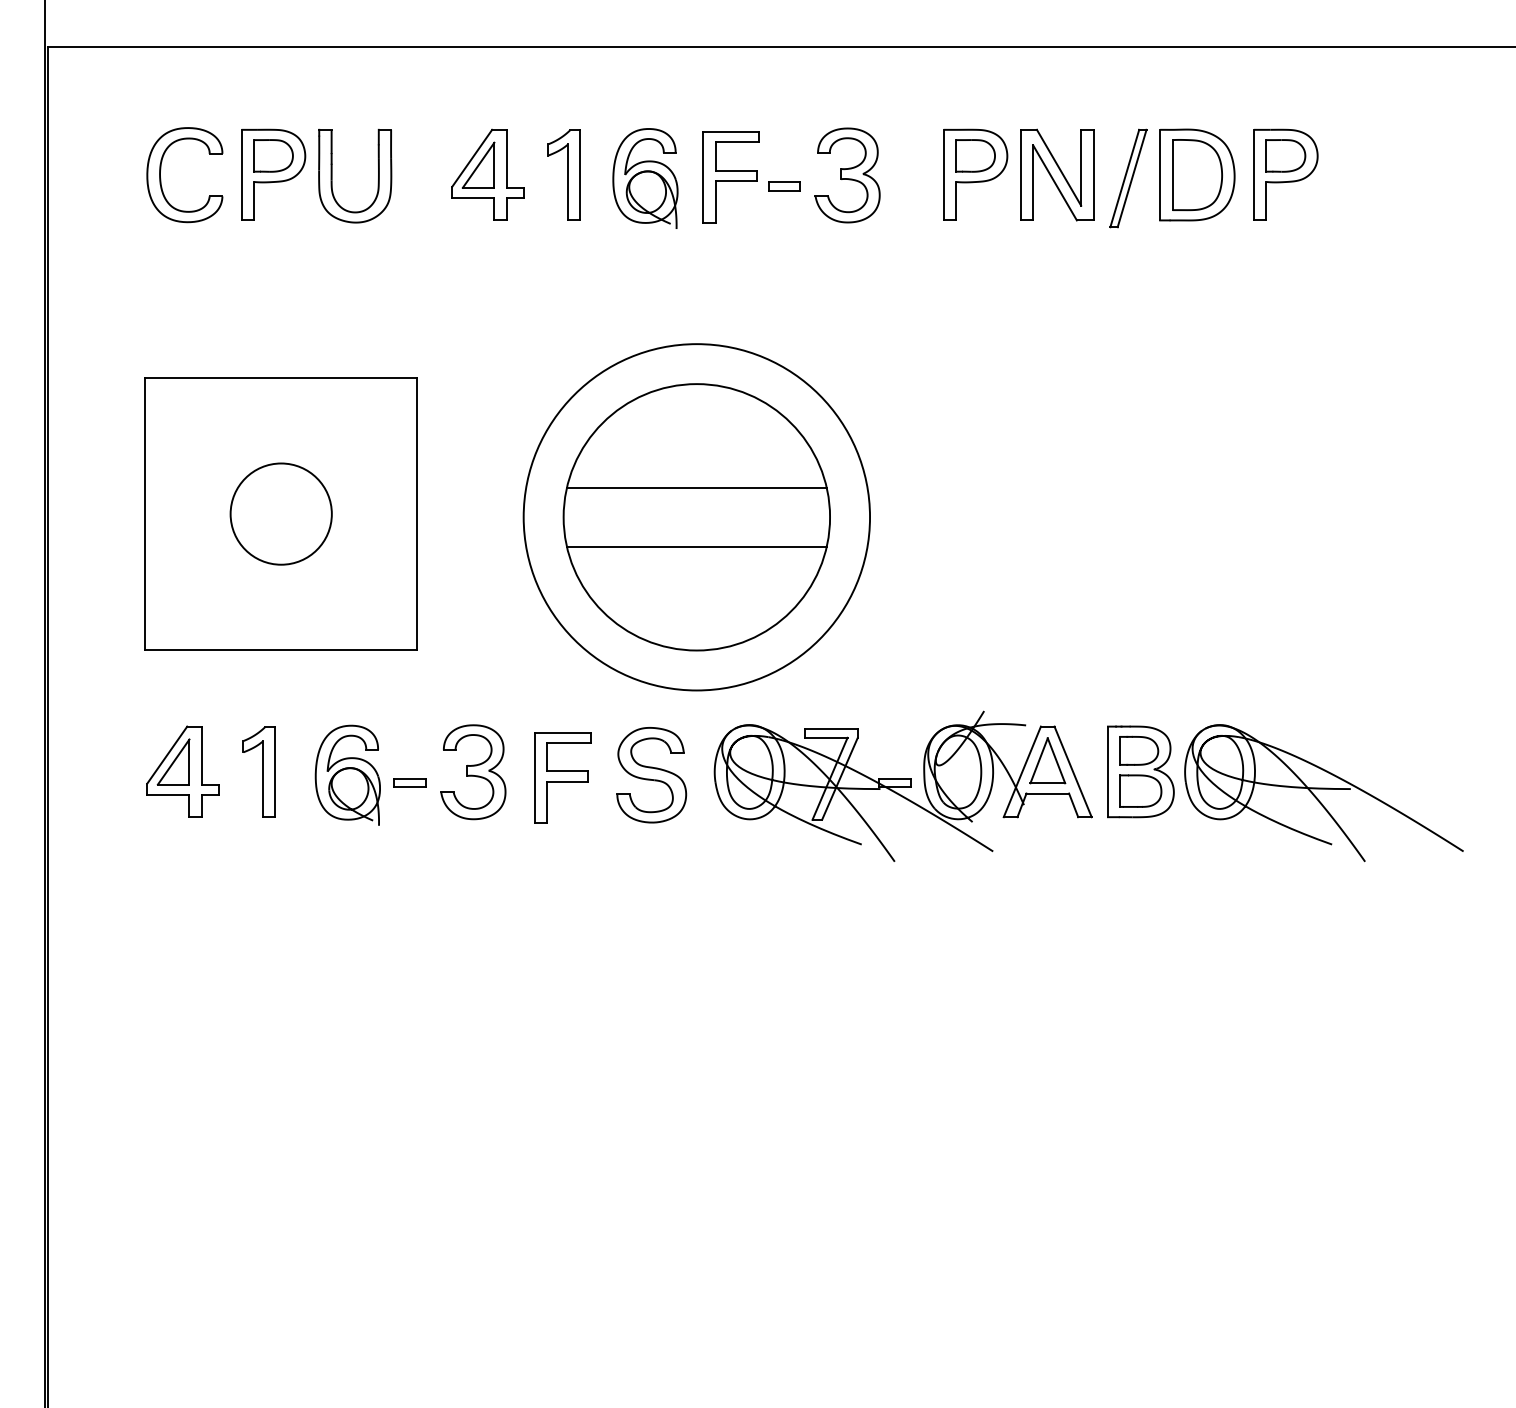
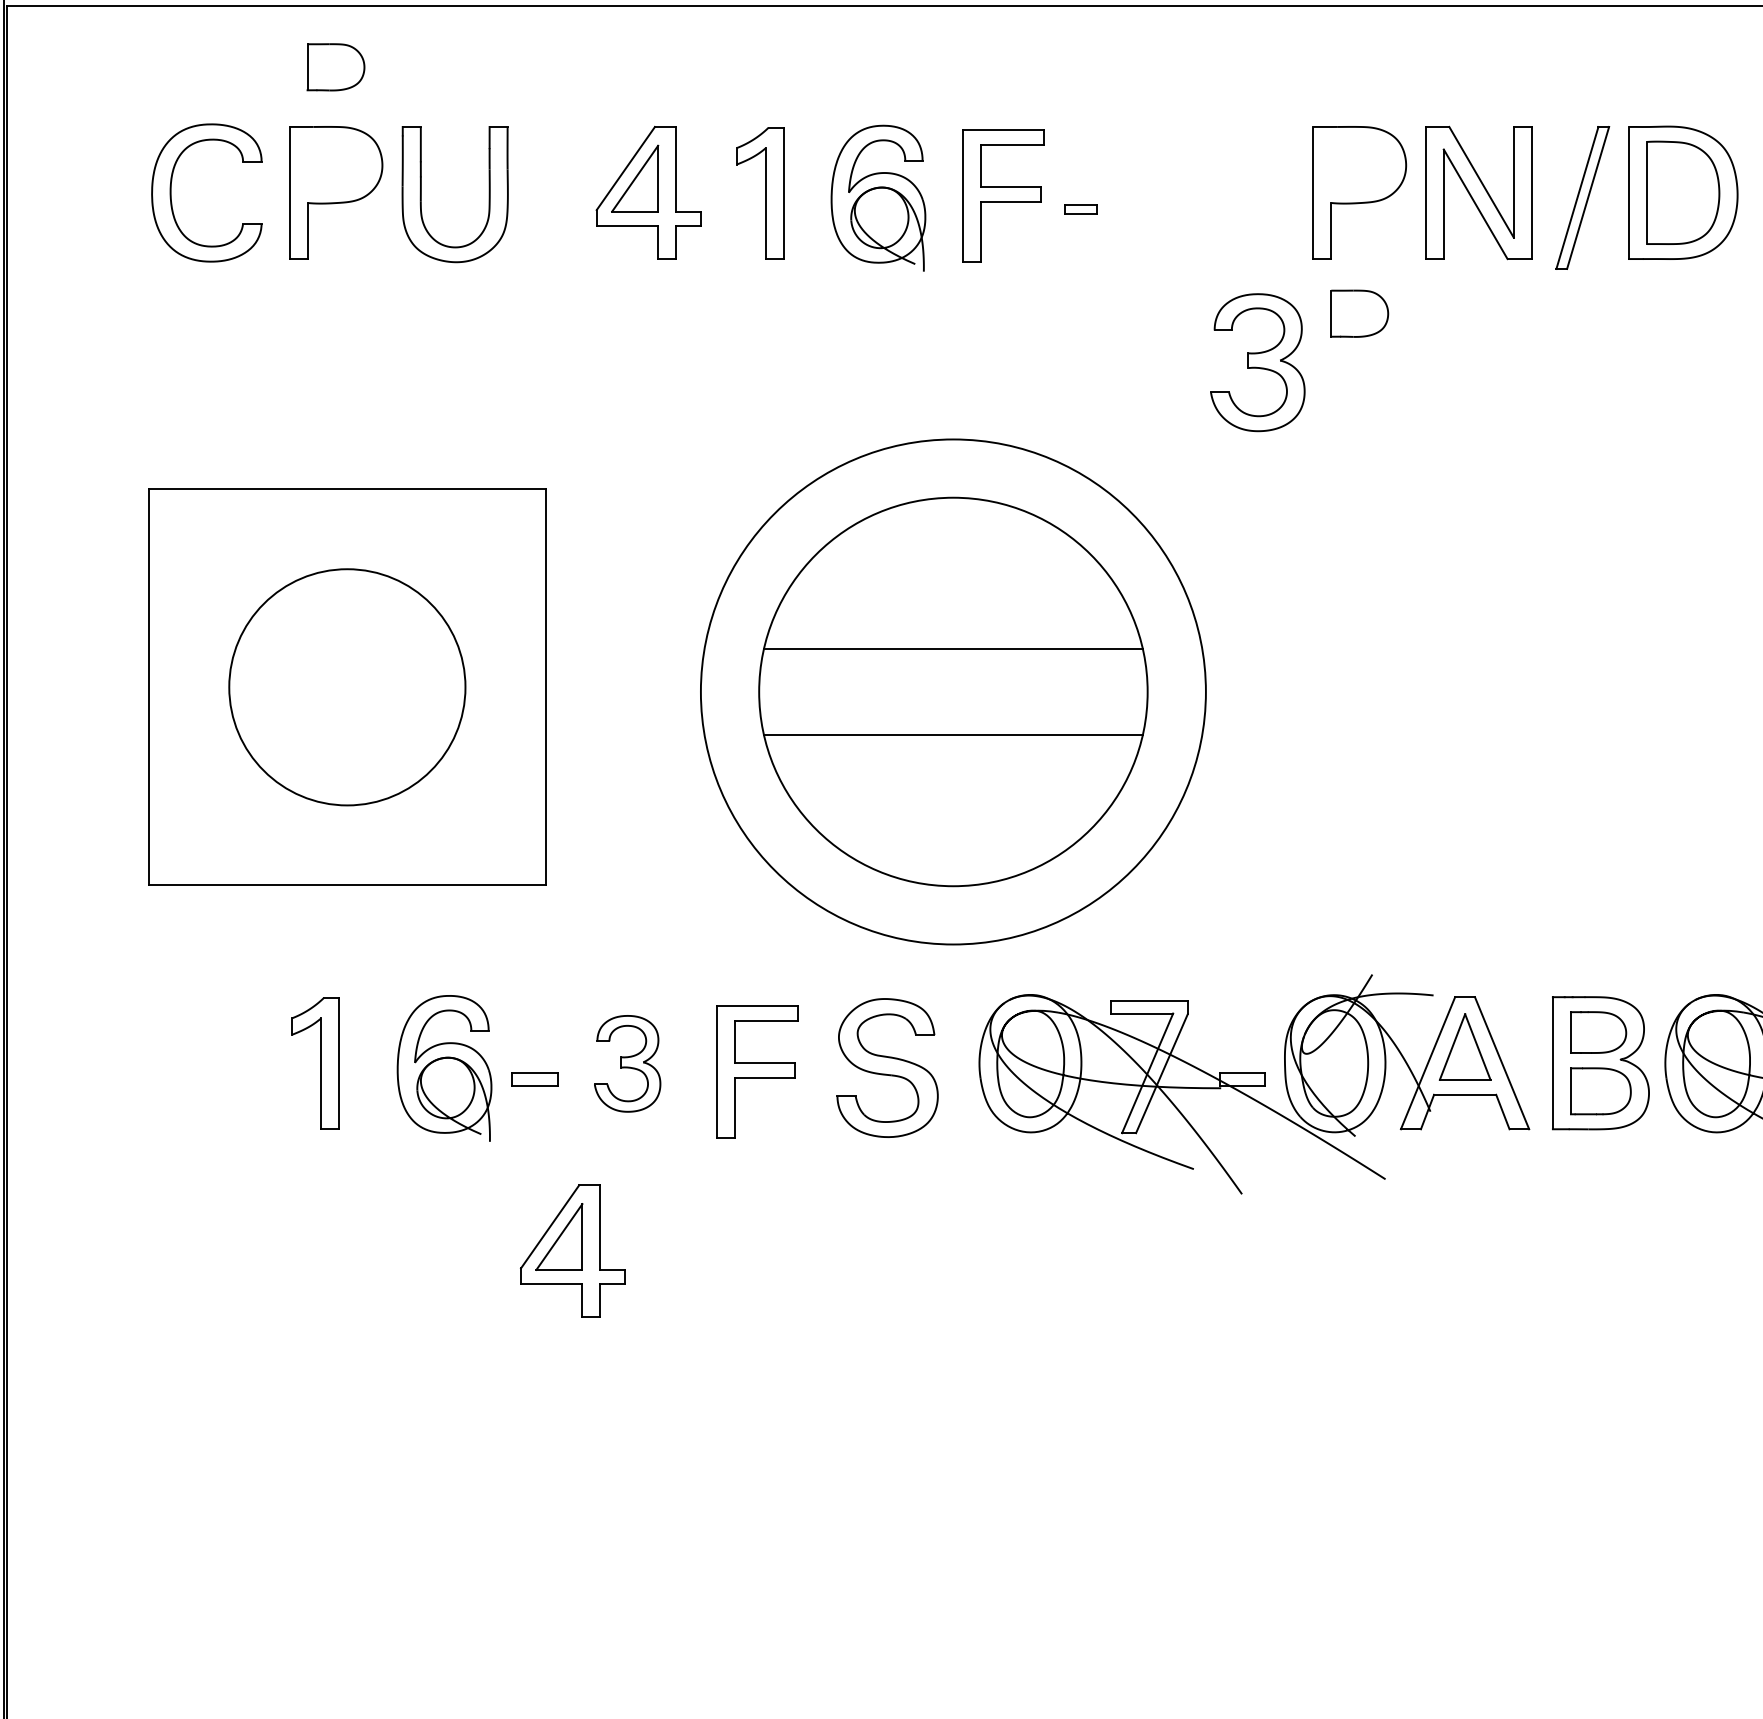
part: (273, 155) -> (336, 66), moved
part: (975, 155) -> (1359, 313), moved
part: (847, 175) -> (1257, 362), moved
part: (784, 186) -> (1081, 209), size x0.7
circle: (280, 513) -> (346, 686), size x1.6
part: (182, 771) -> (572, 1250), moved
part: (473, 772) -> (627, 1064), size x0.7

